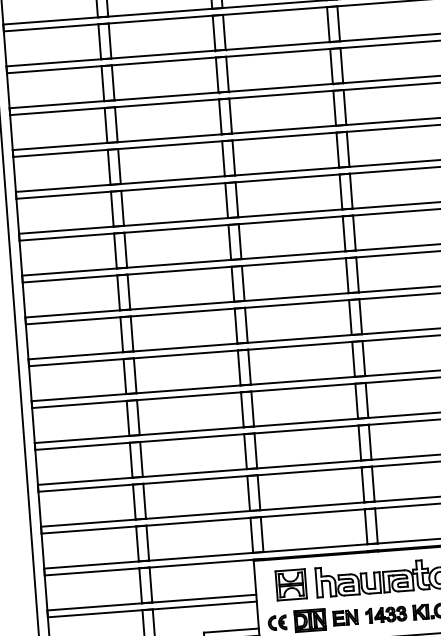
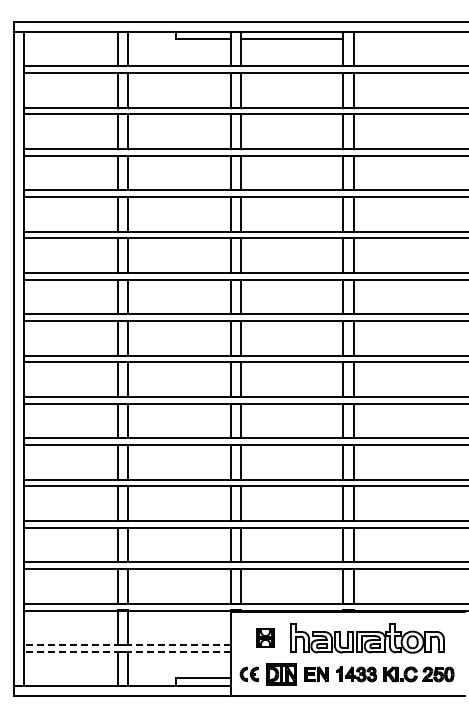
part: (291, 584) -> (265, 637), size x0.6
line: (151, 603) -> (126, 645), solid -> dashed
line: (151, 609) -> (126, 651), solid -> dashed

